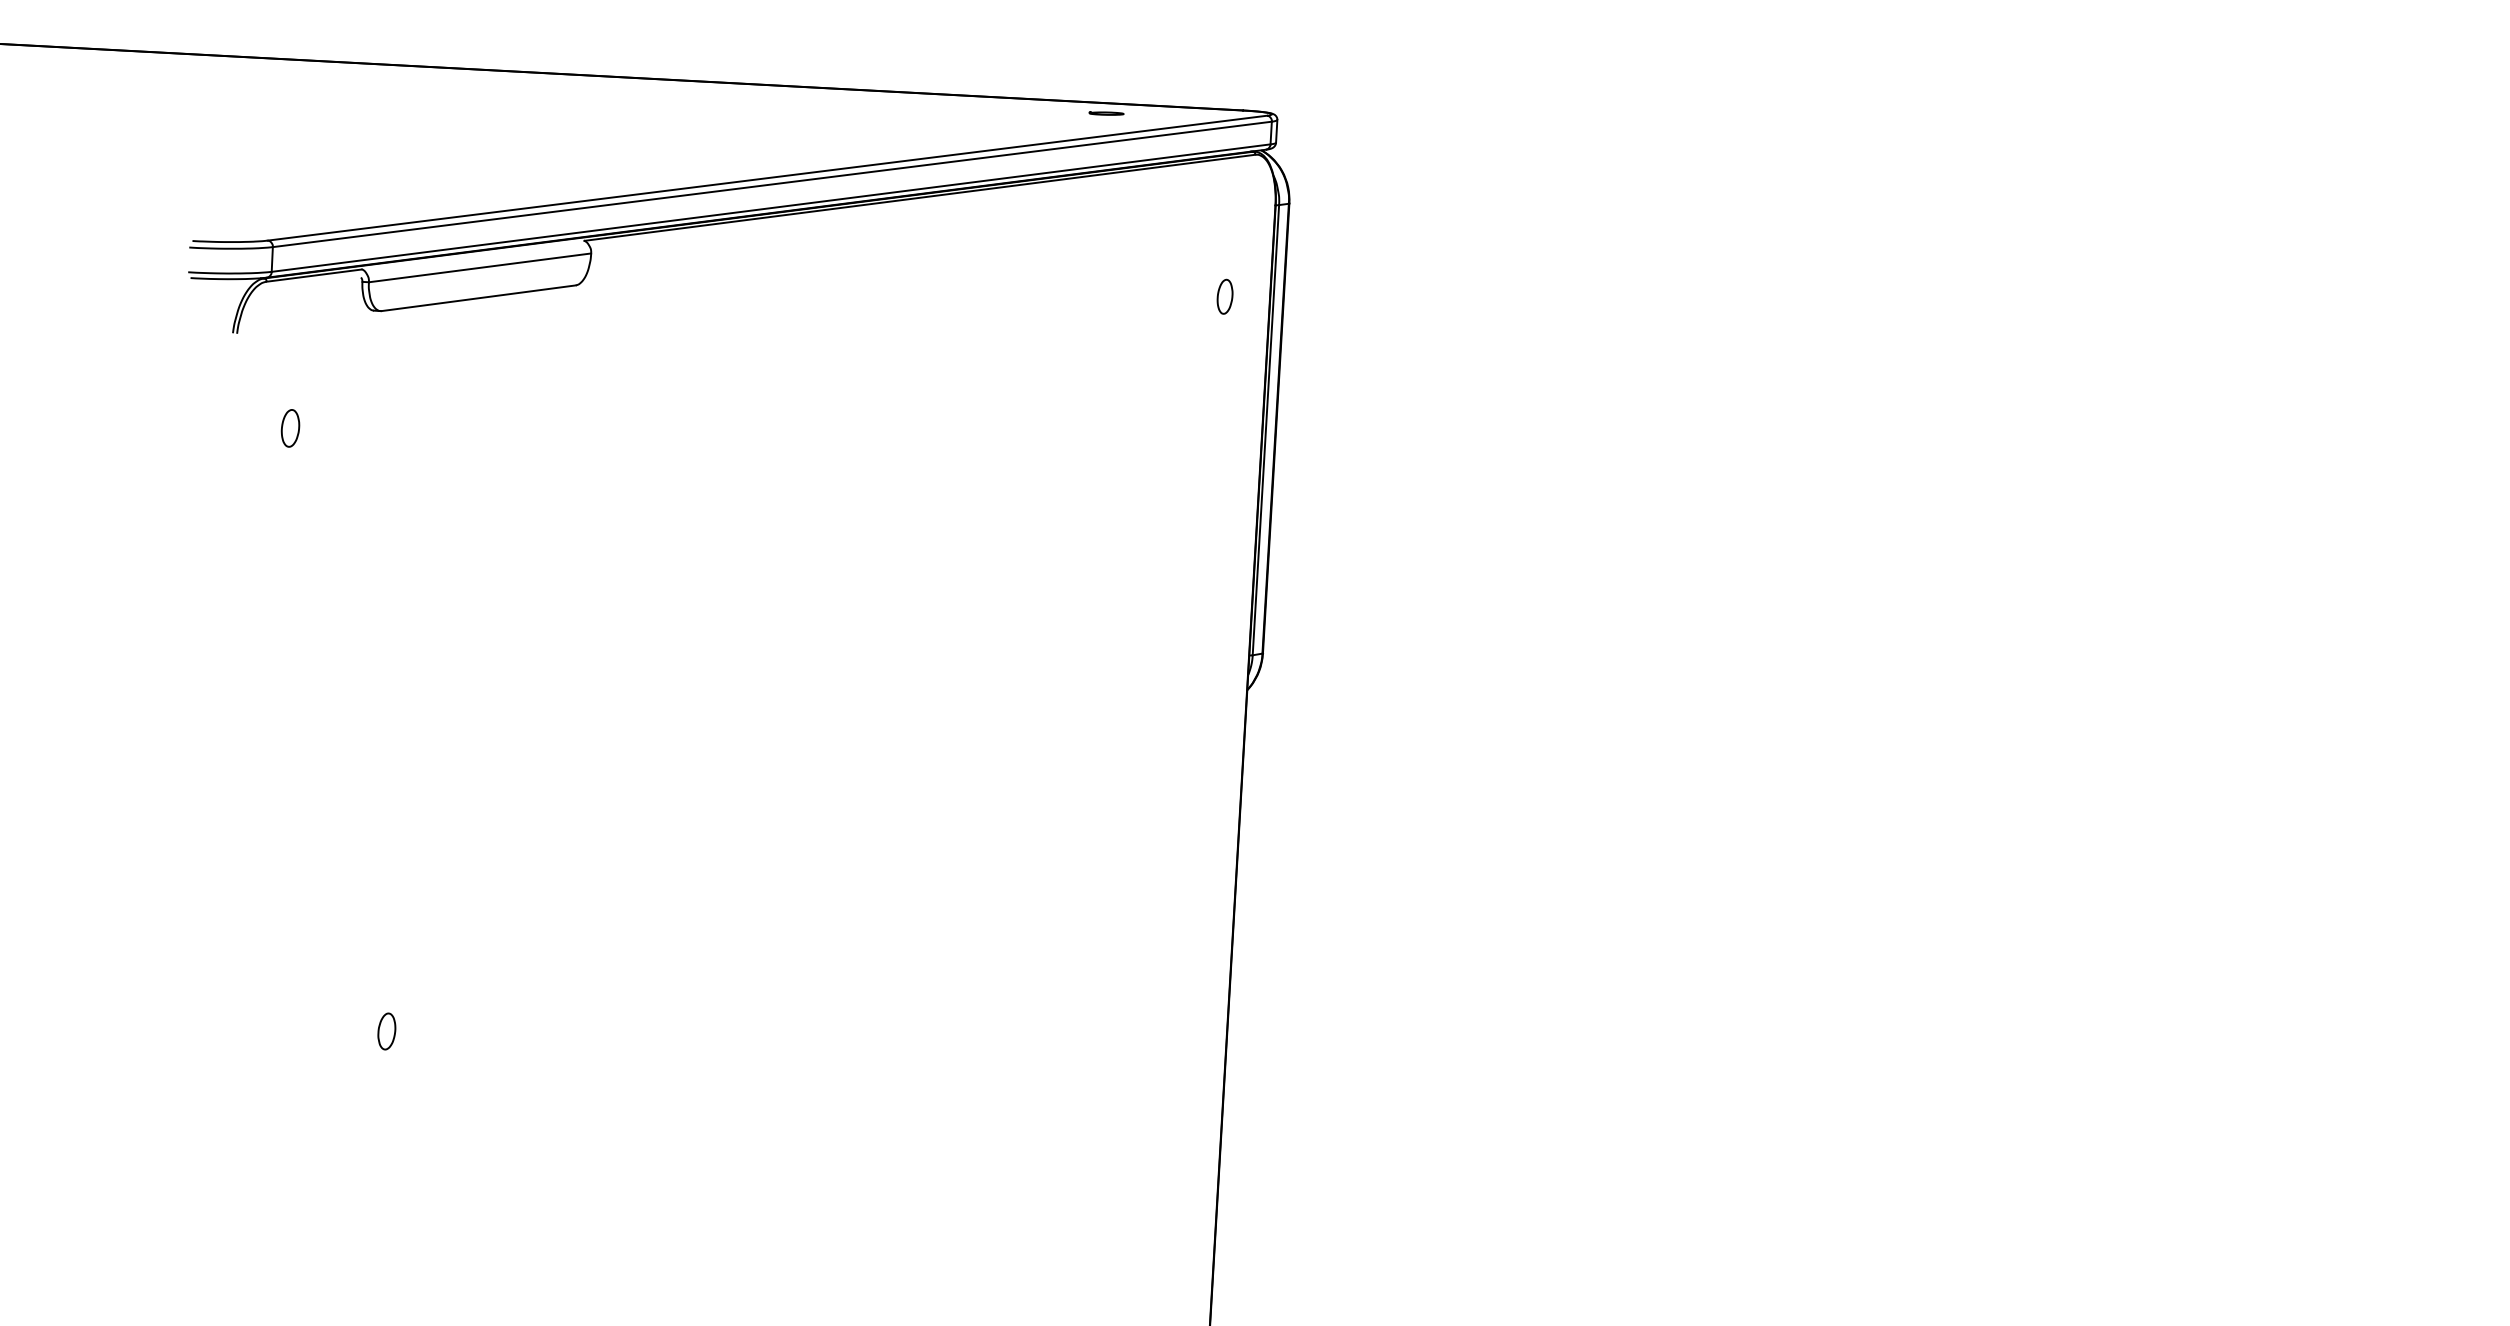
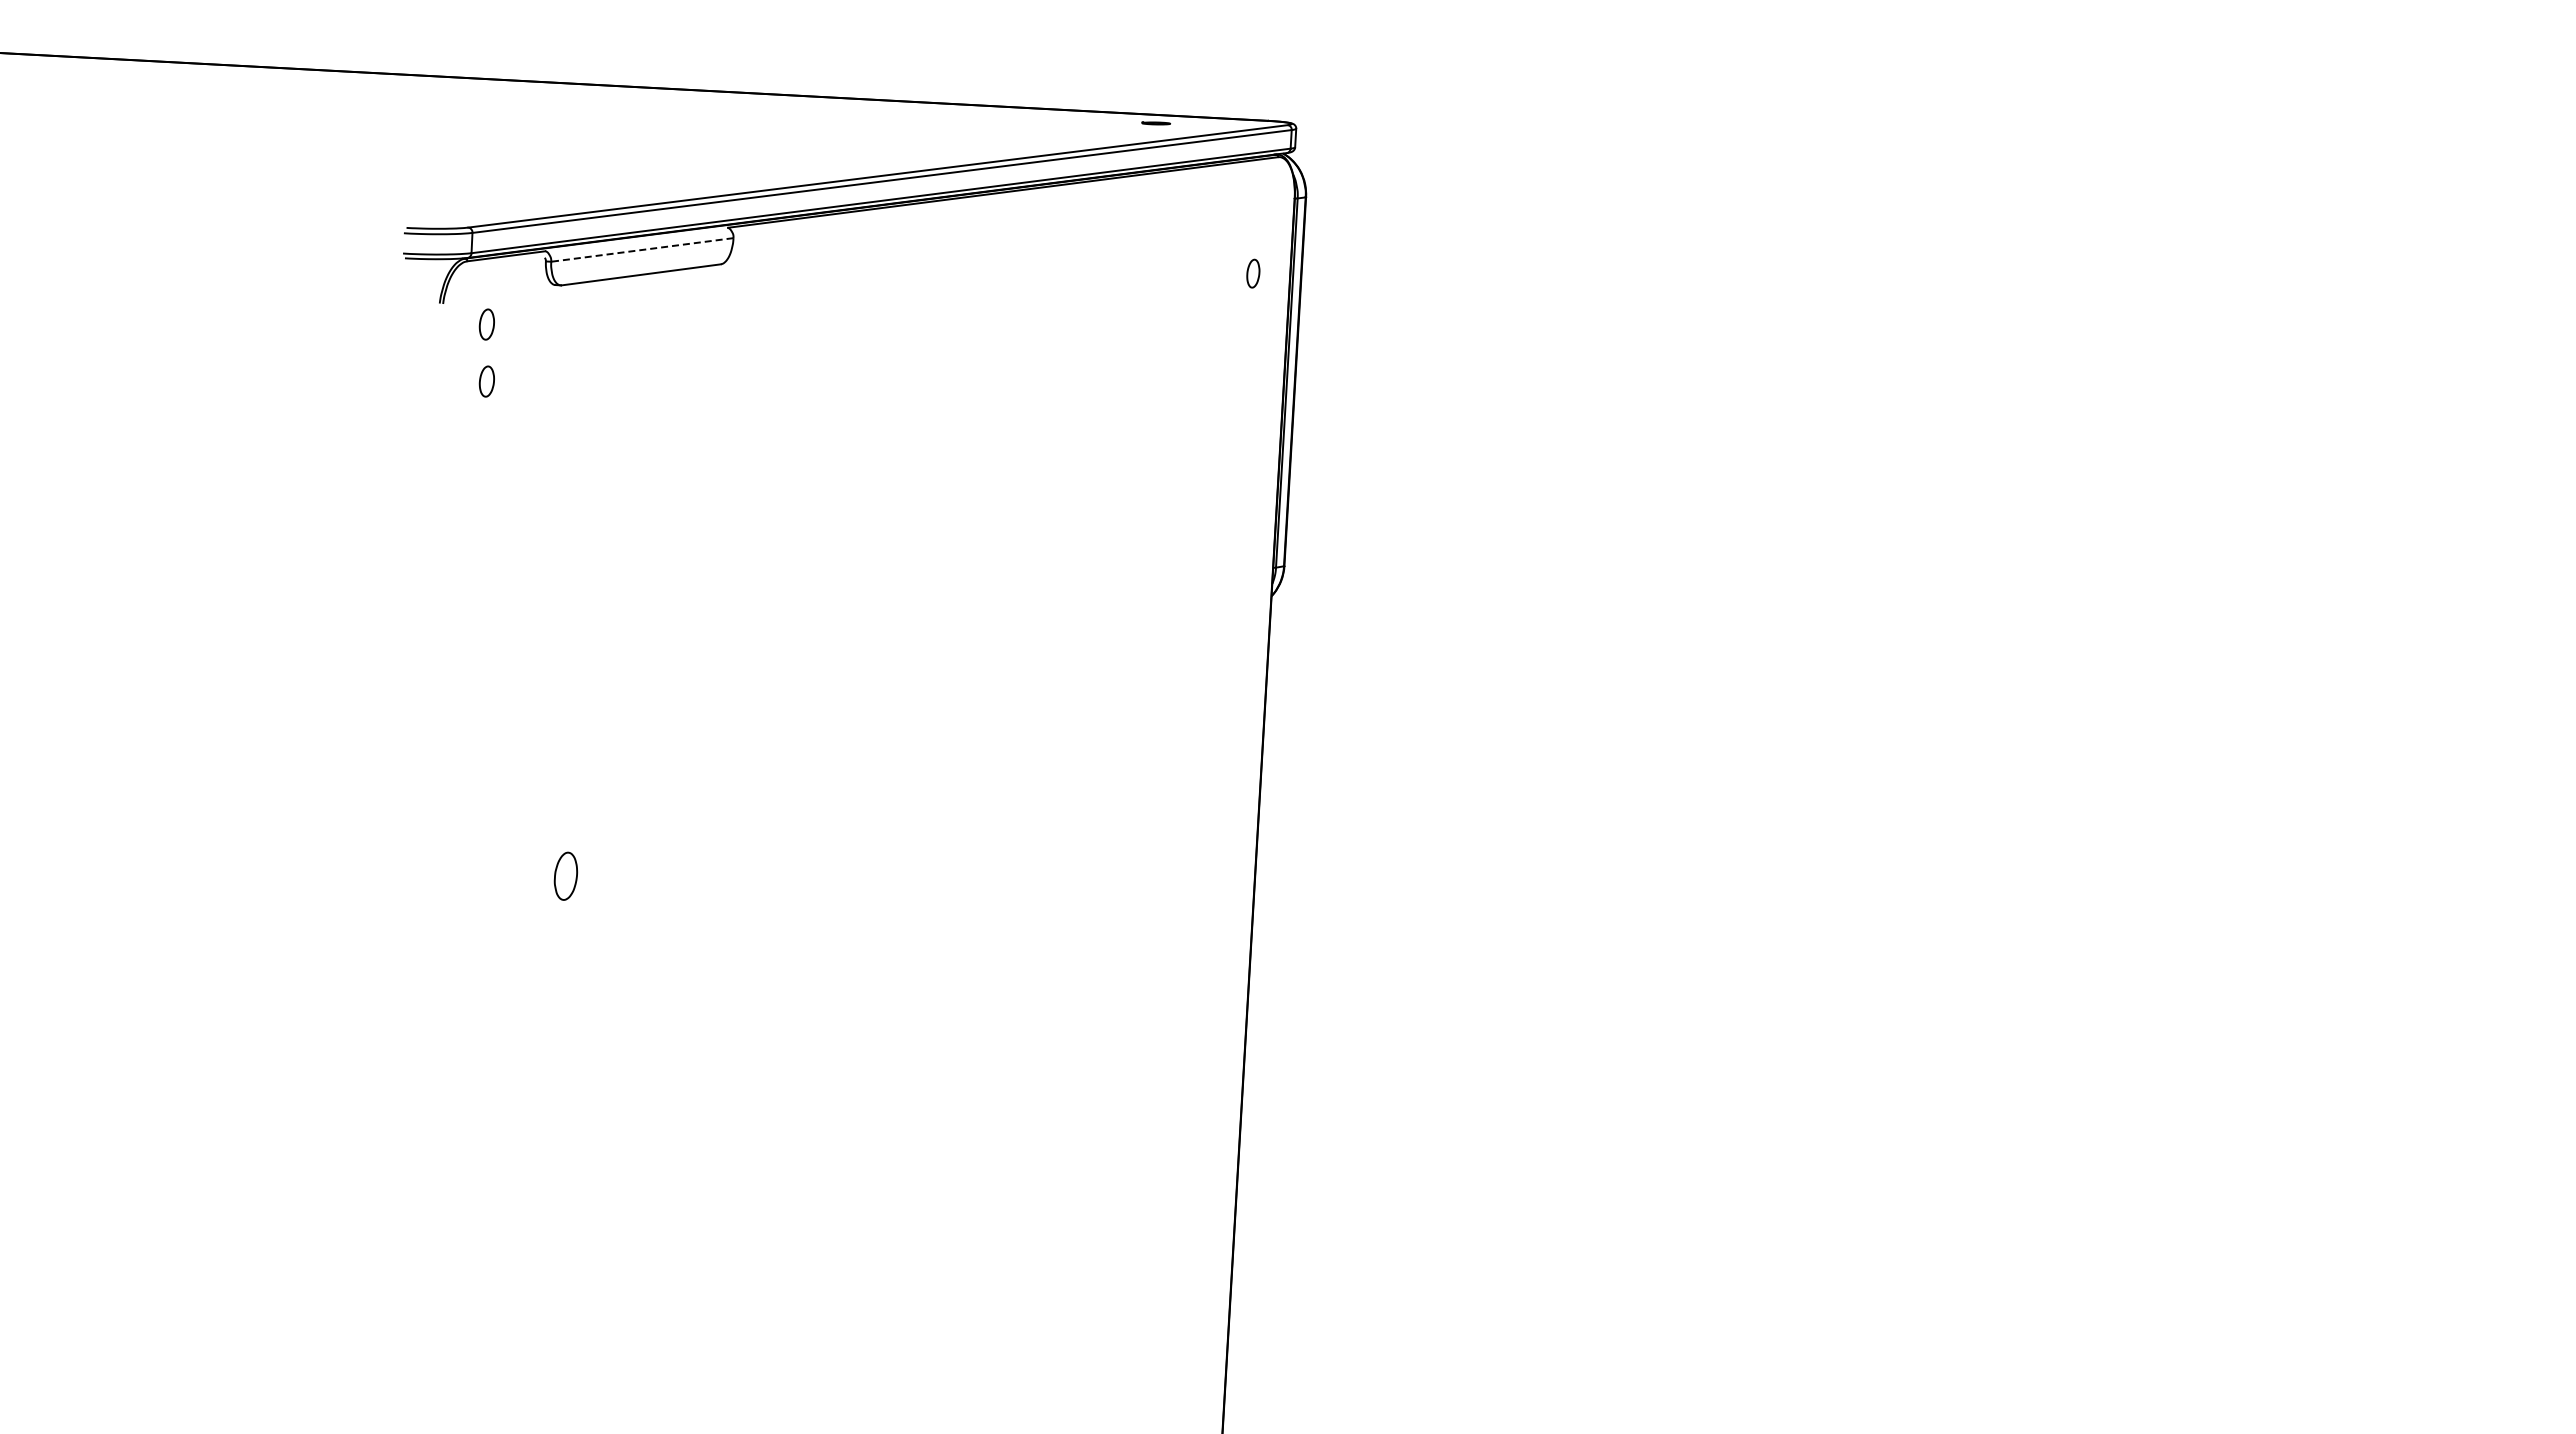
line: (480, 267) -> (642, 249), solid -> dashed
part: (289, 358) -> (486, 324), added
part: (386, 1030) -> (565, 875), size x1.6

